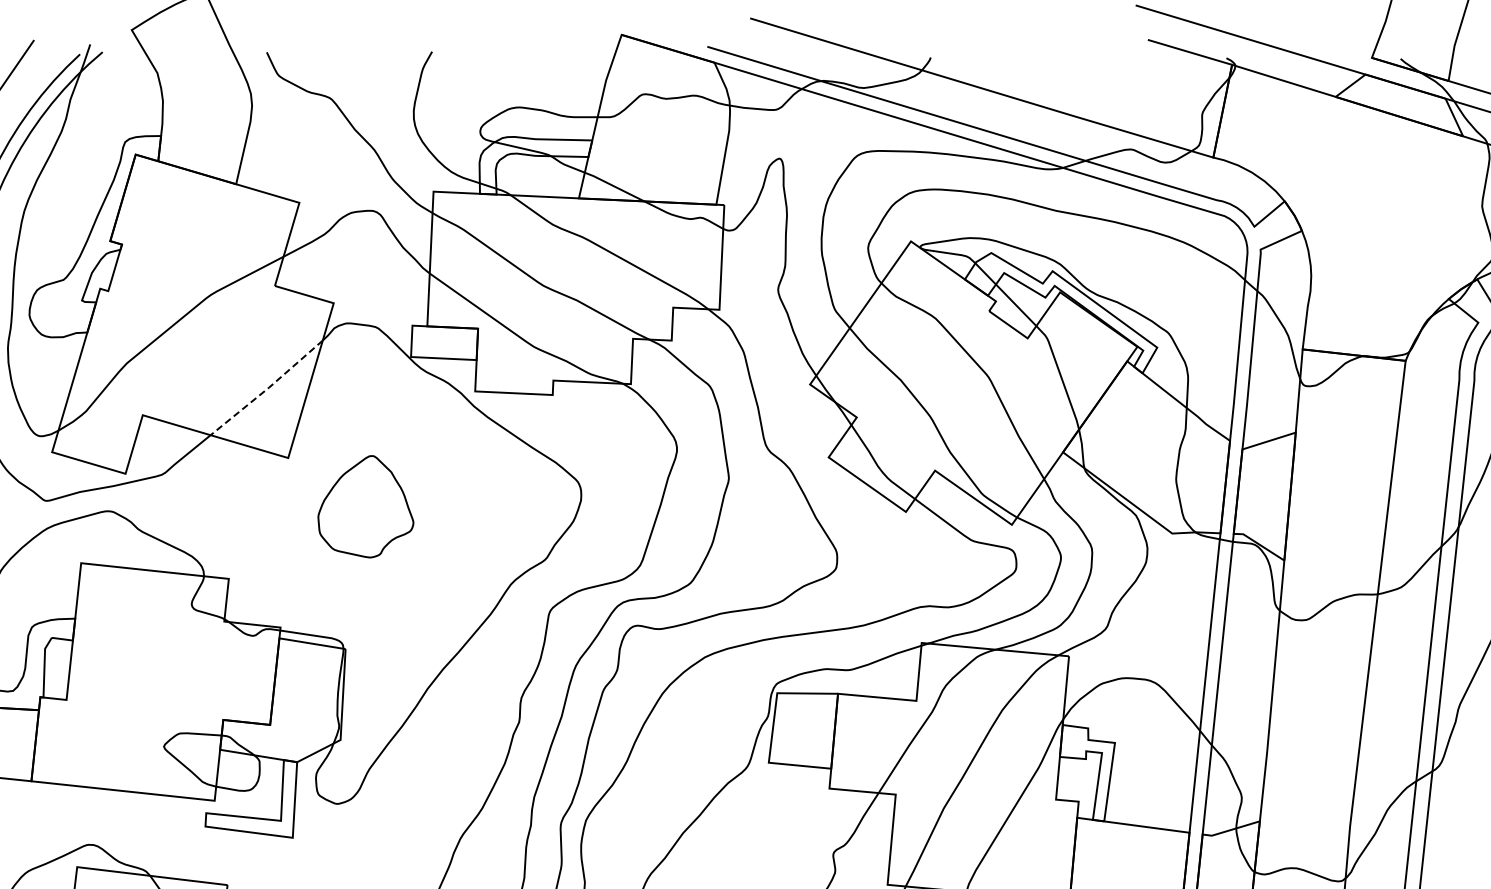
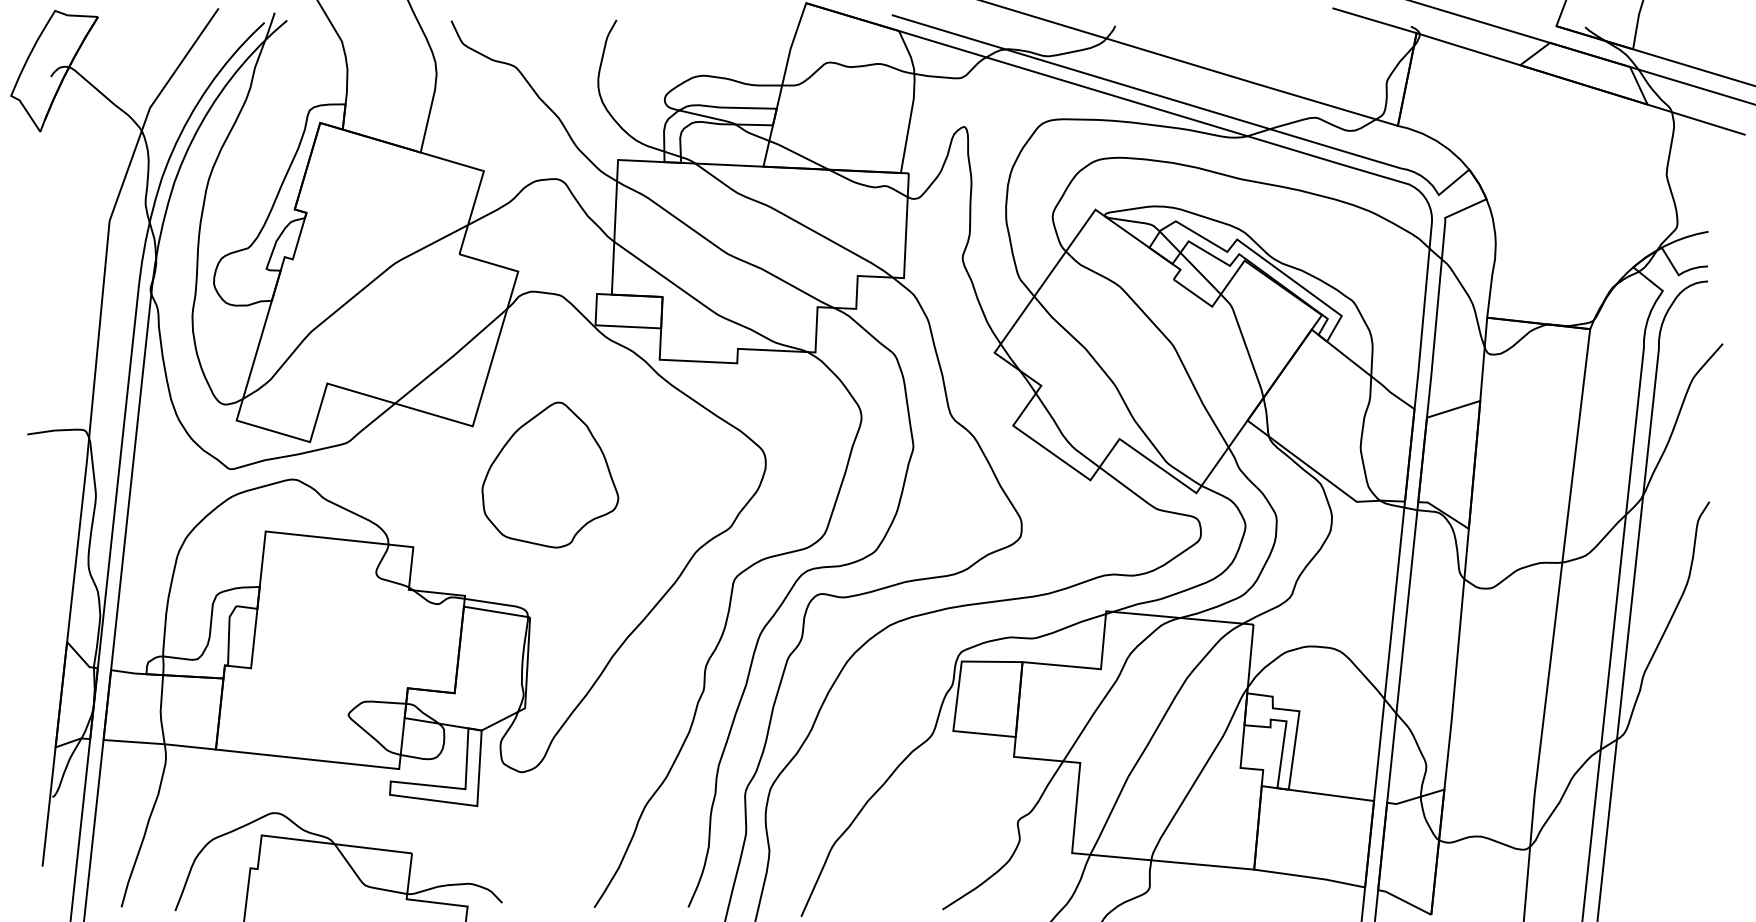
line: (267, 389) -> (452, 357), dashed -> solid
part: (365, 506) -> (550, 474), size x1.43

